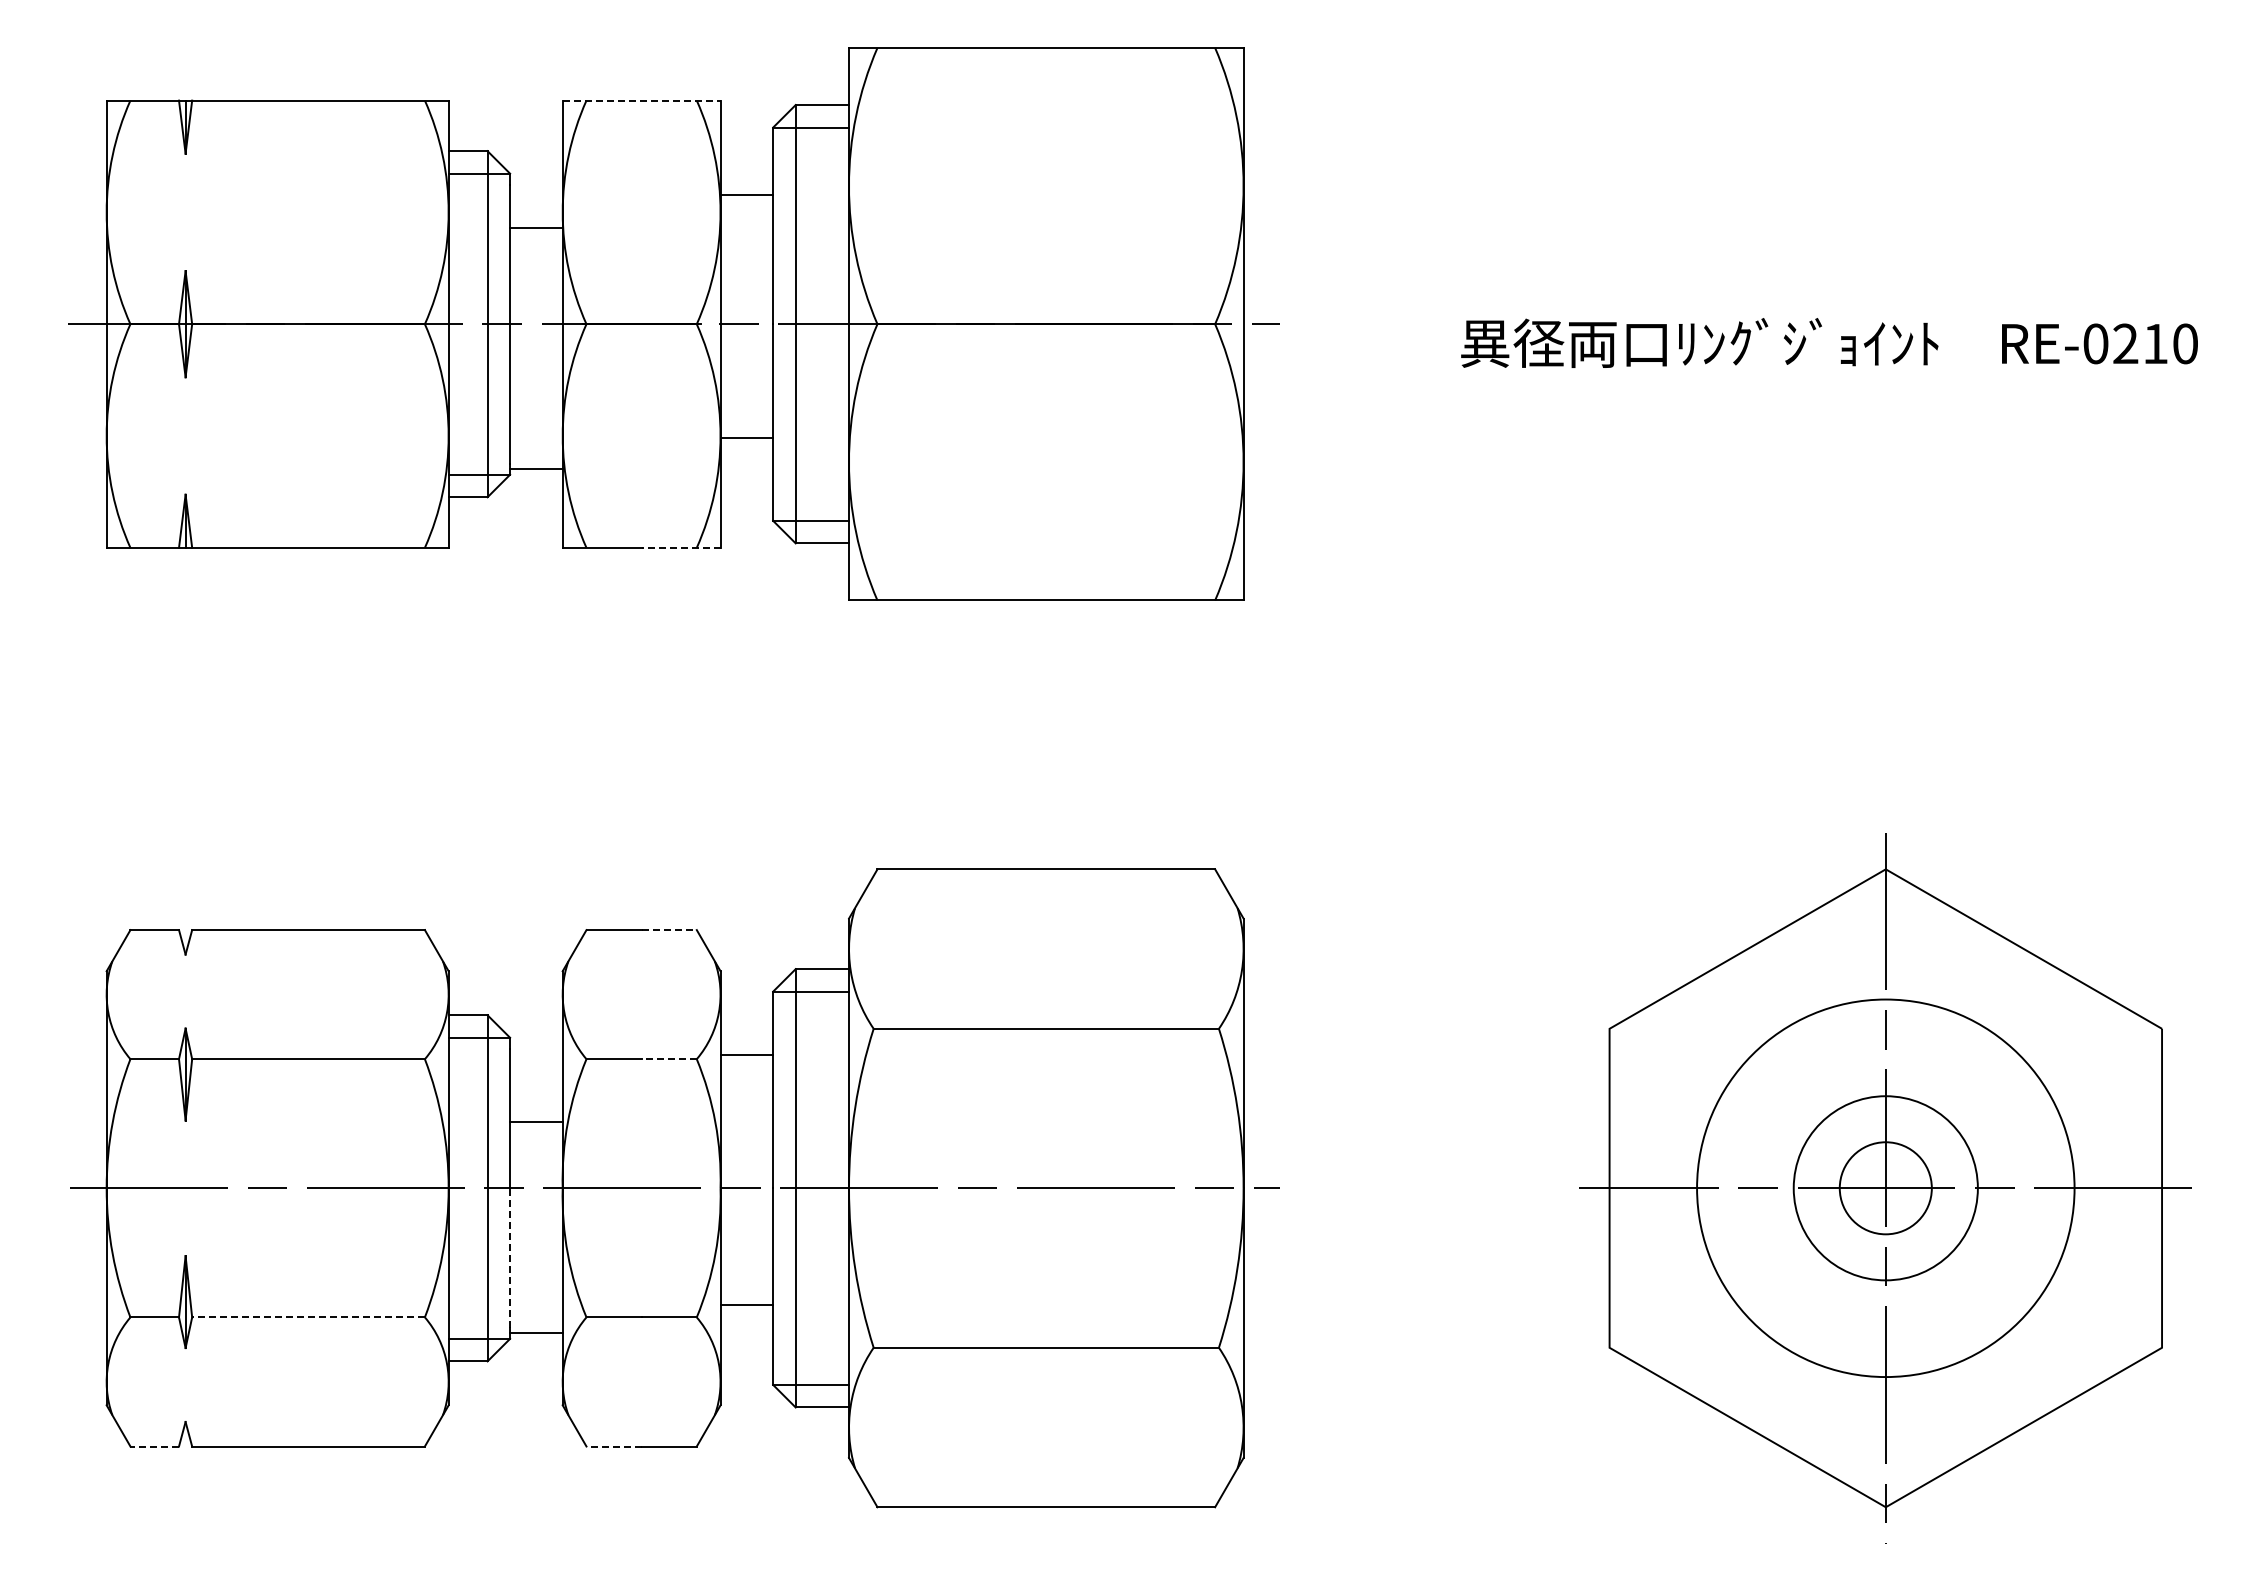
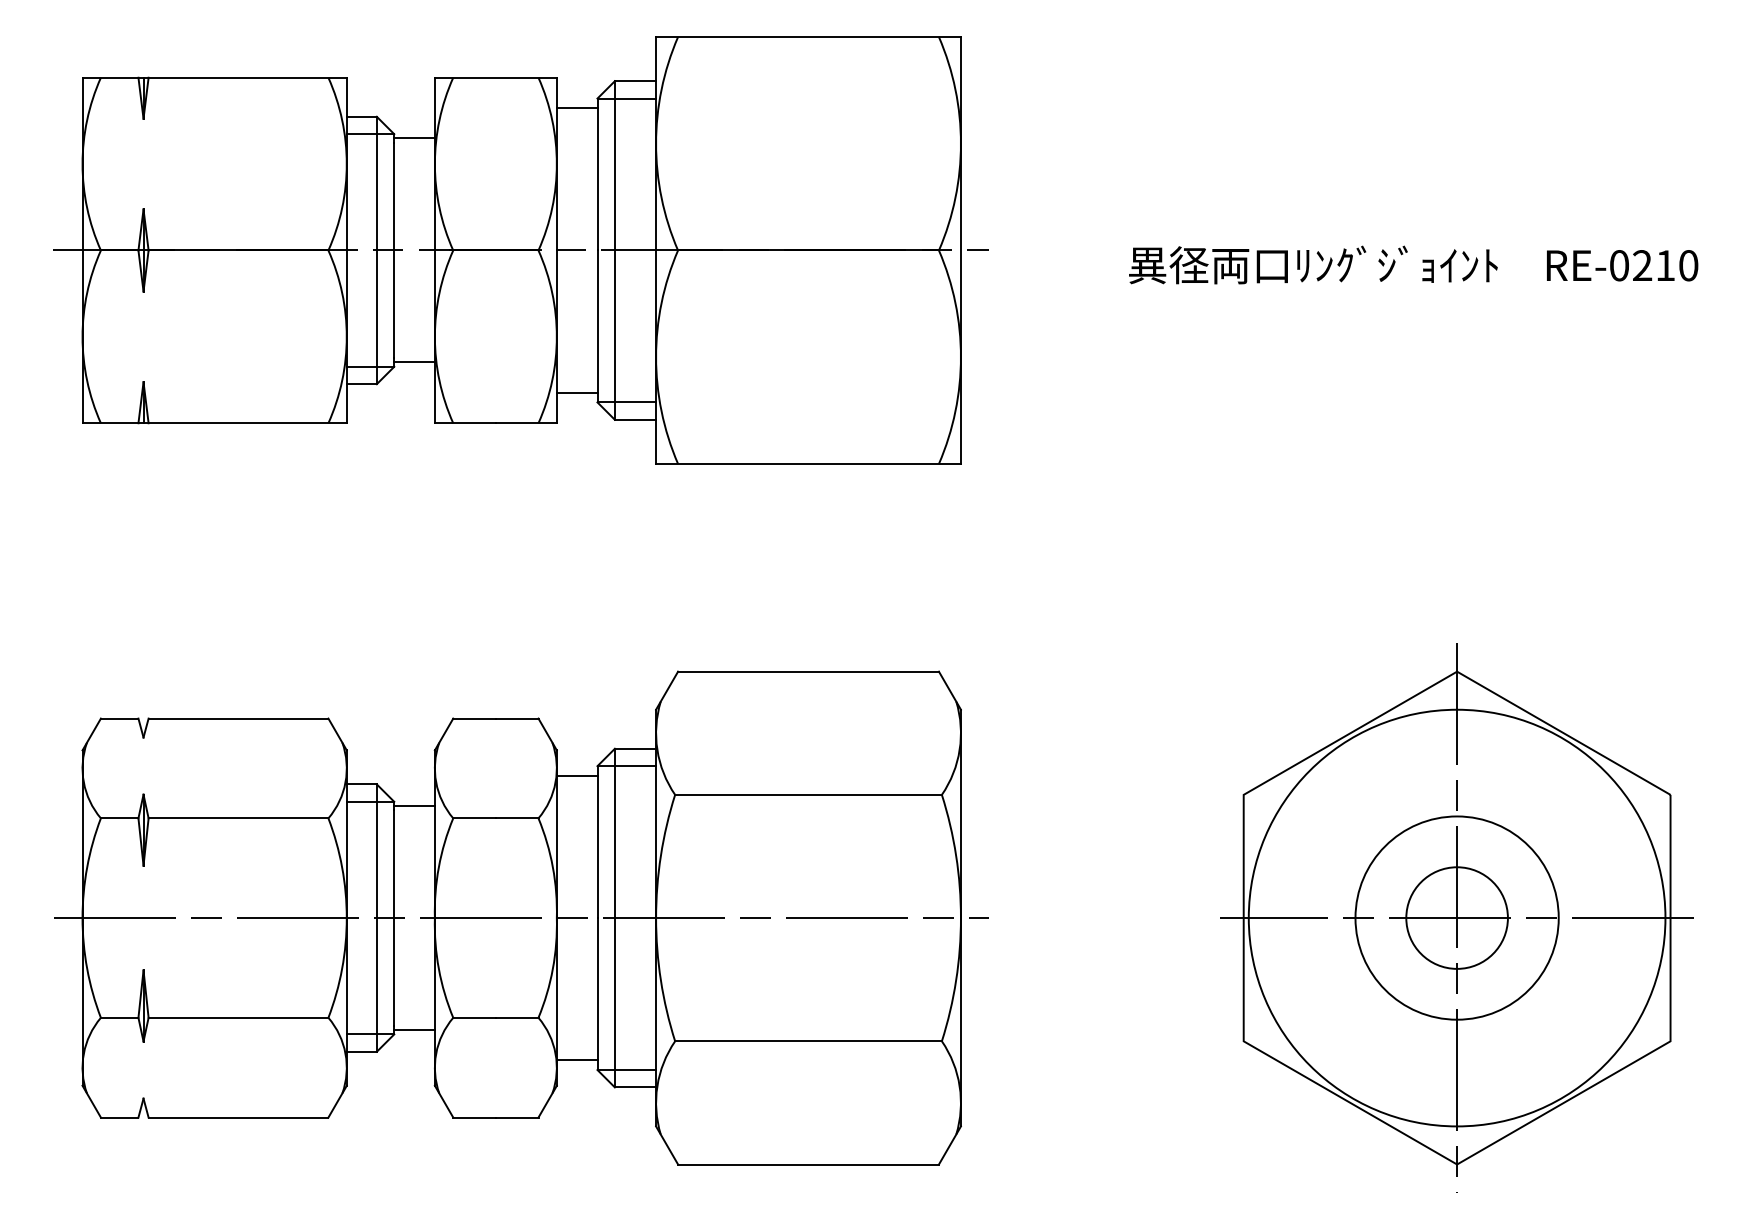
line: (641, 100) -> (495, 77), dashed -> solid
line: (746, 195) -> (576, 108), moved
line: (536, 227) -> (414, 137), moved
line: (746, 438) -> (576, 392), moved
line: (680, 547) -> (525, 423), dashed -> solid
line: (669, 930) -> (517, 718), dashed -> solid
line: (746, 1055) -> (576, 776), moved
line: (669, 1059) -> (517, 818), dashed -> solid
line: (536, 1121) -> (414, 806), moved
circle: (1885, 1187) -> (1456, 917), size x1.43
circle: (1885, 1187) -> (1456, 917), size x1.43
circle: (1885, 1188) -> (1456, 918), size x1.43
line: (510, 1258) -> (394, 972), dashed -> solid
line: (746, 1305) -> (576, 1060), moved
line: (308, 1317) -> (238, 1017), dashed -> solid
line: (154, 1446) -> (119, 1117), dashed -> solid
line: (614, 1446) -> (474, 1117), dashed -> solid

